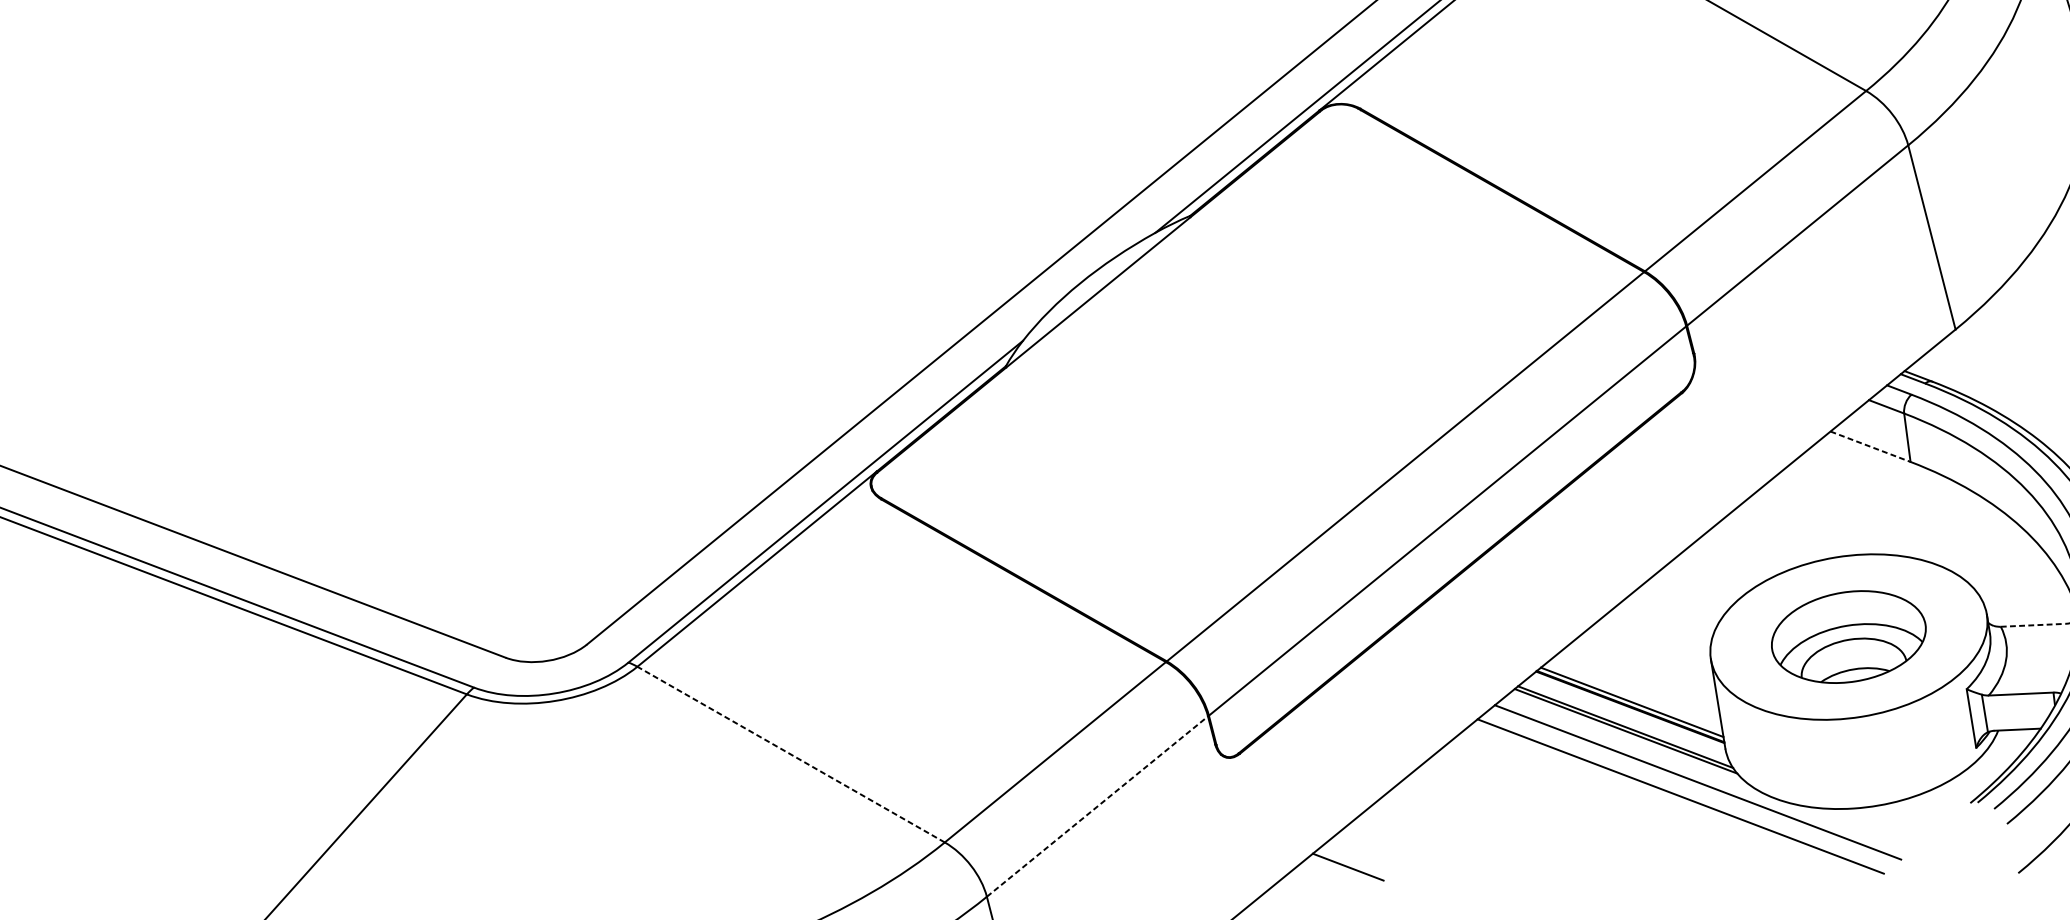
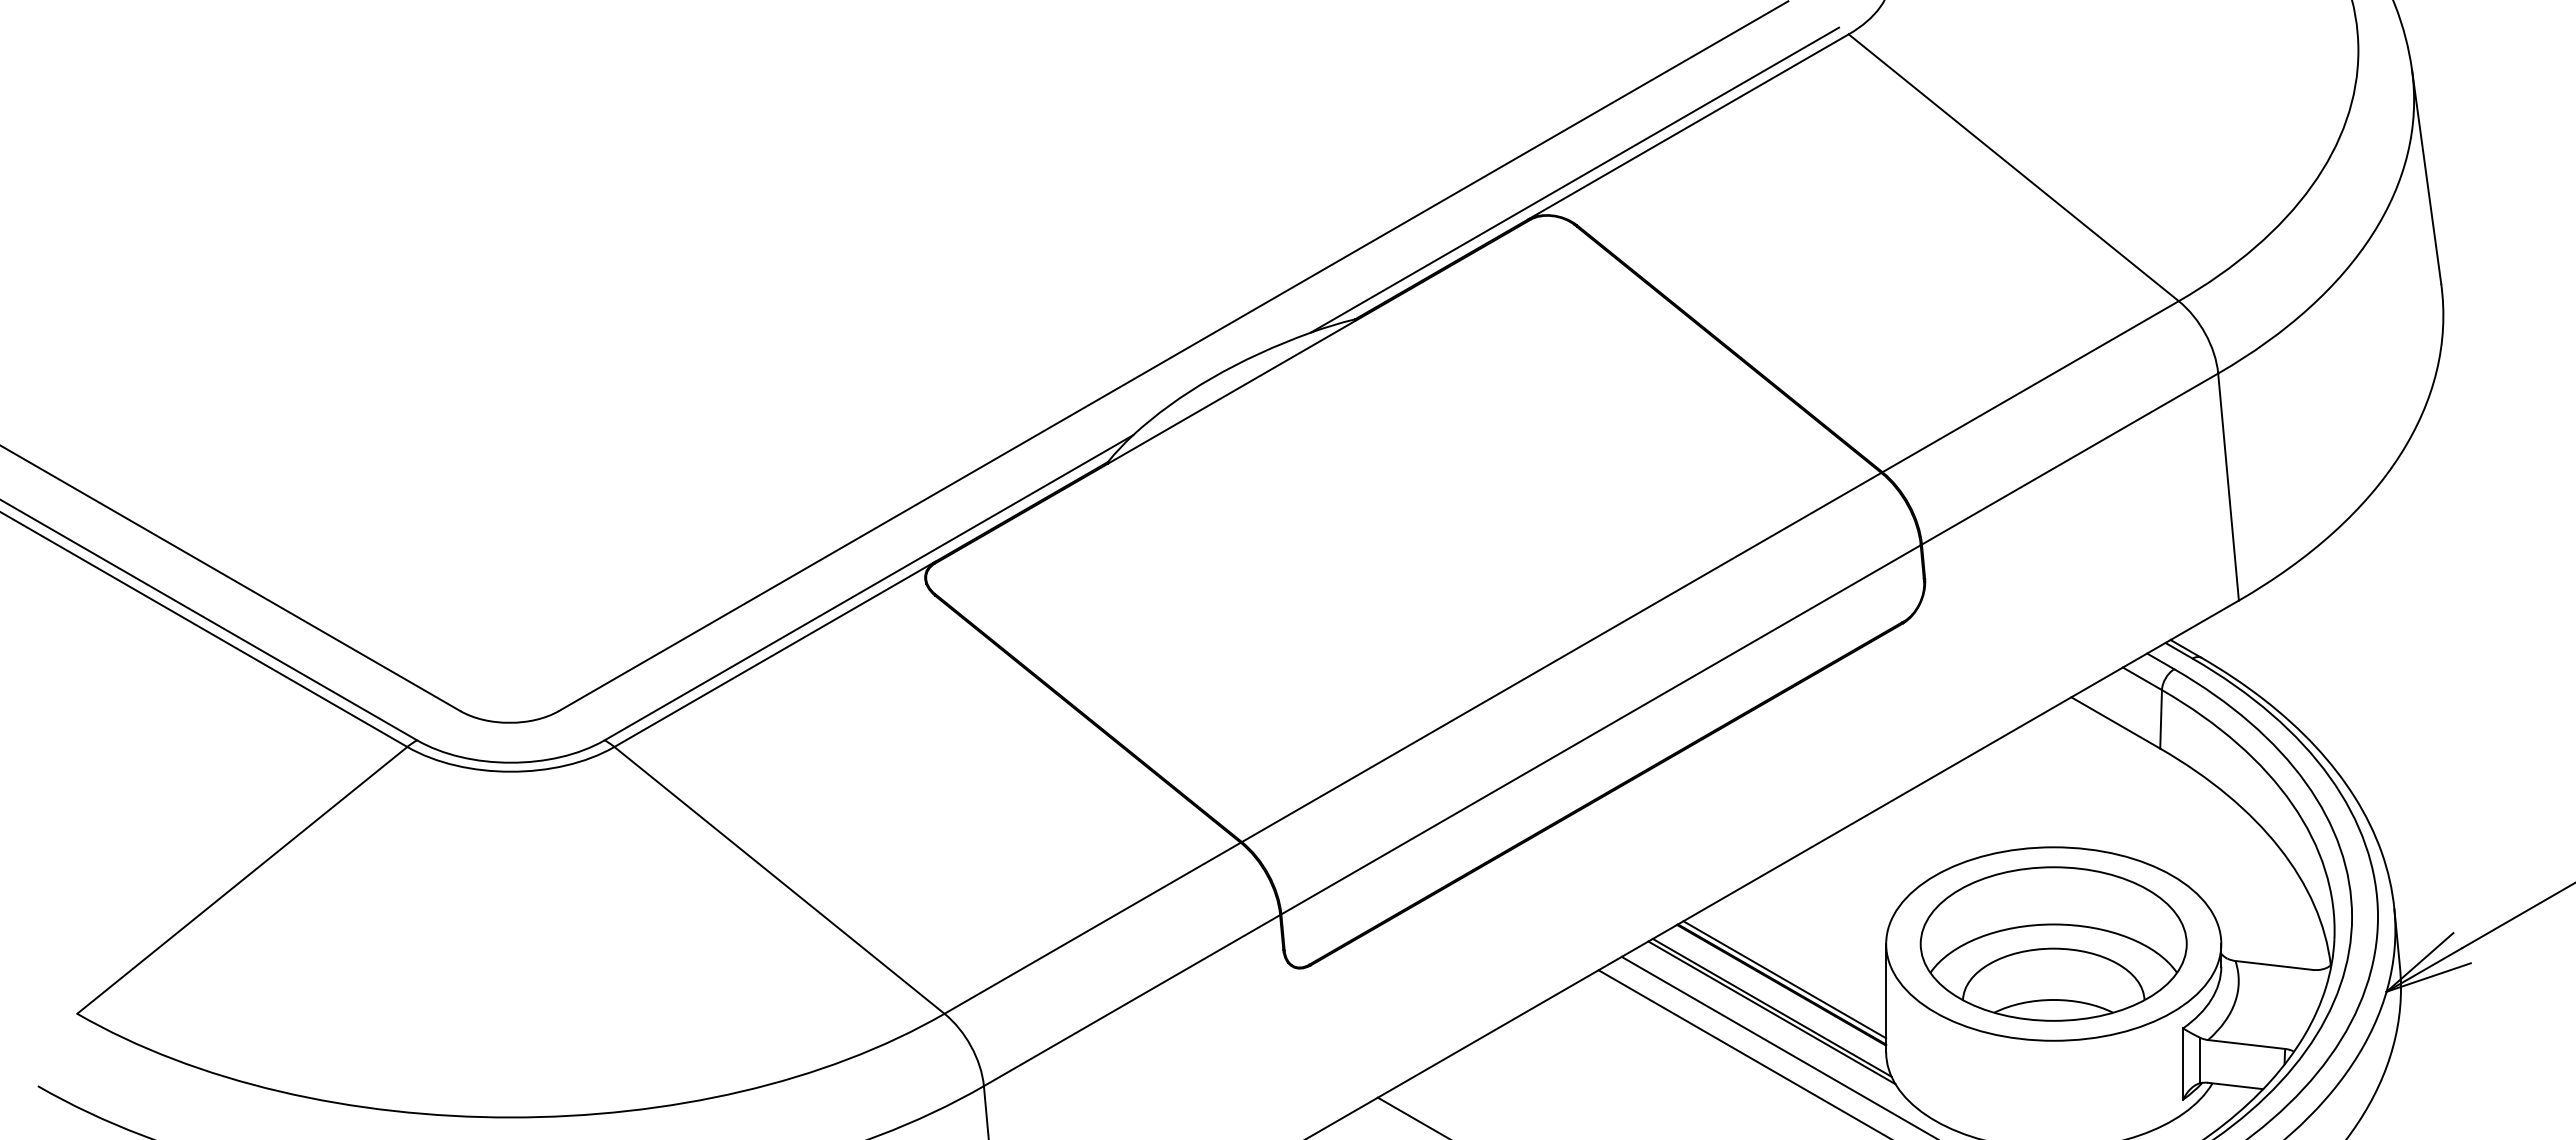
line: (1871, 447) -> (2116, 723), dashed -> solid
line: (2033, 625) -> (2274, 965), dashed -> solid
part: (1848, 636) -> (2053, 943), size x1.43
line: (791, 754) -> (779, 880), dashed -> solid
line: (1097, 806) -> (1132, 1000), dashed -> solid

